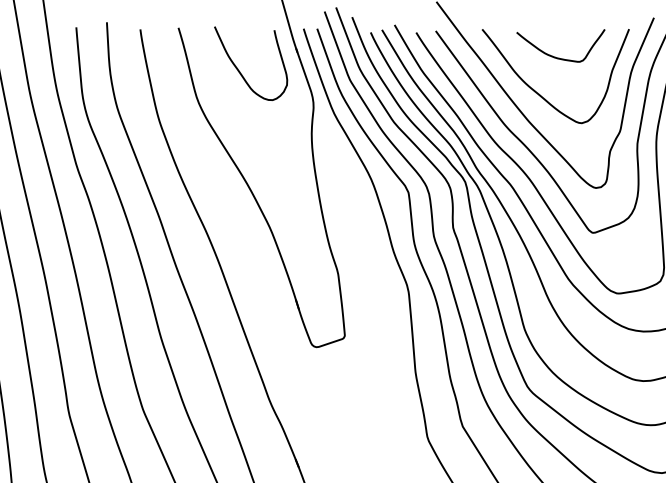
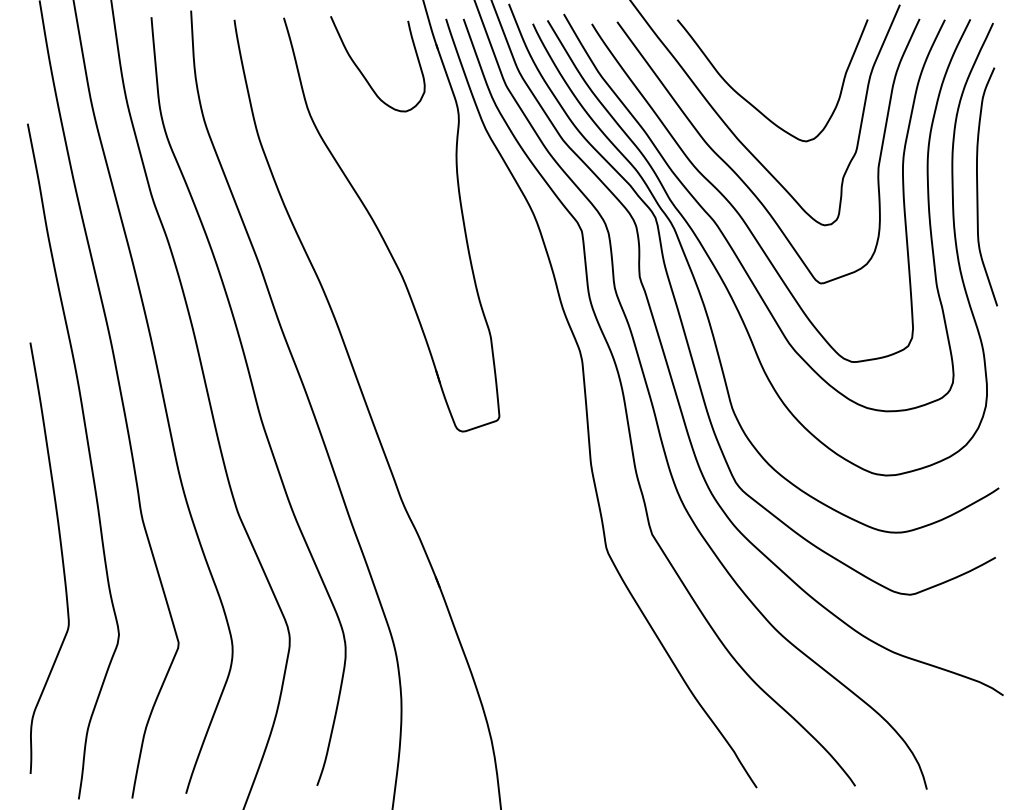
curve: (558, 57) -> (776, 56), removed

